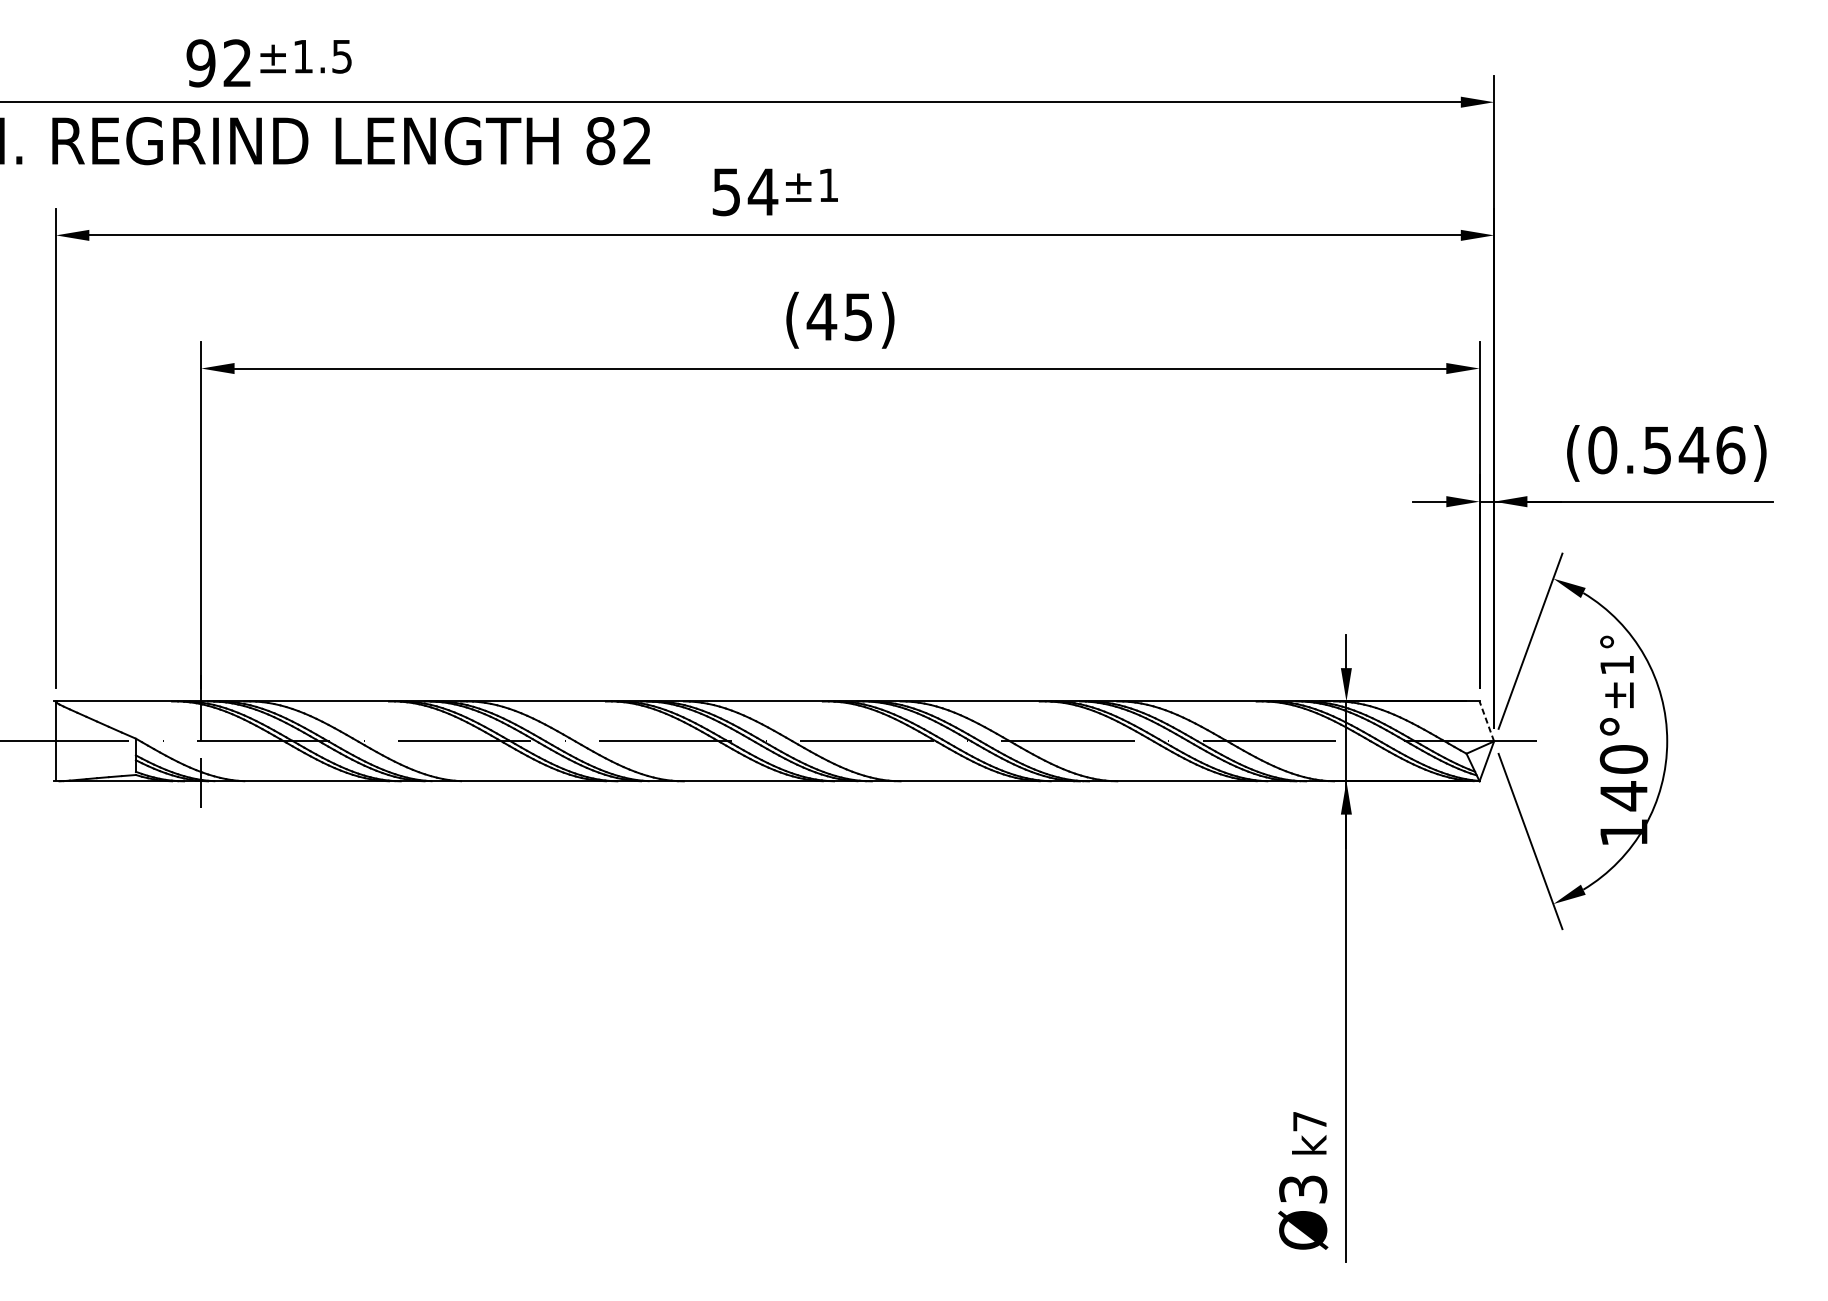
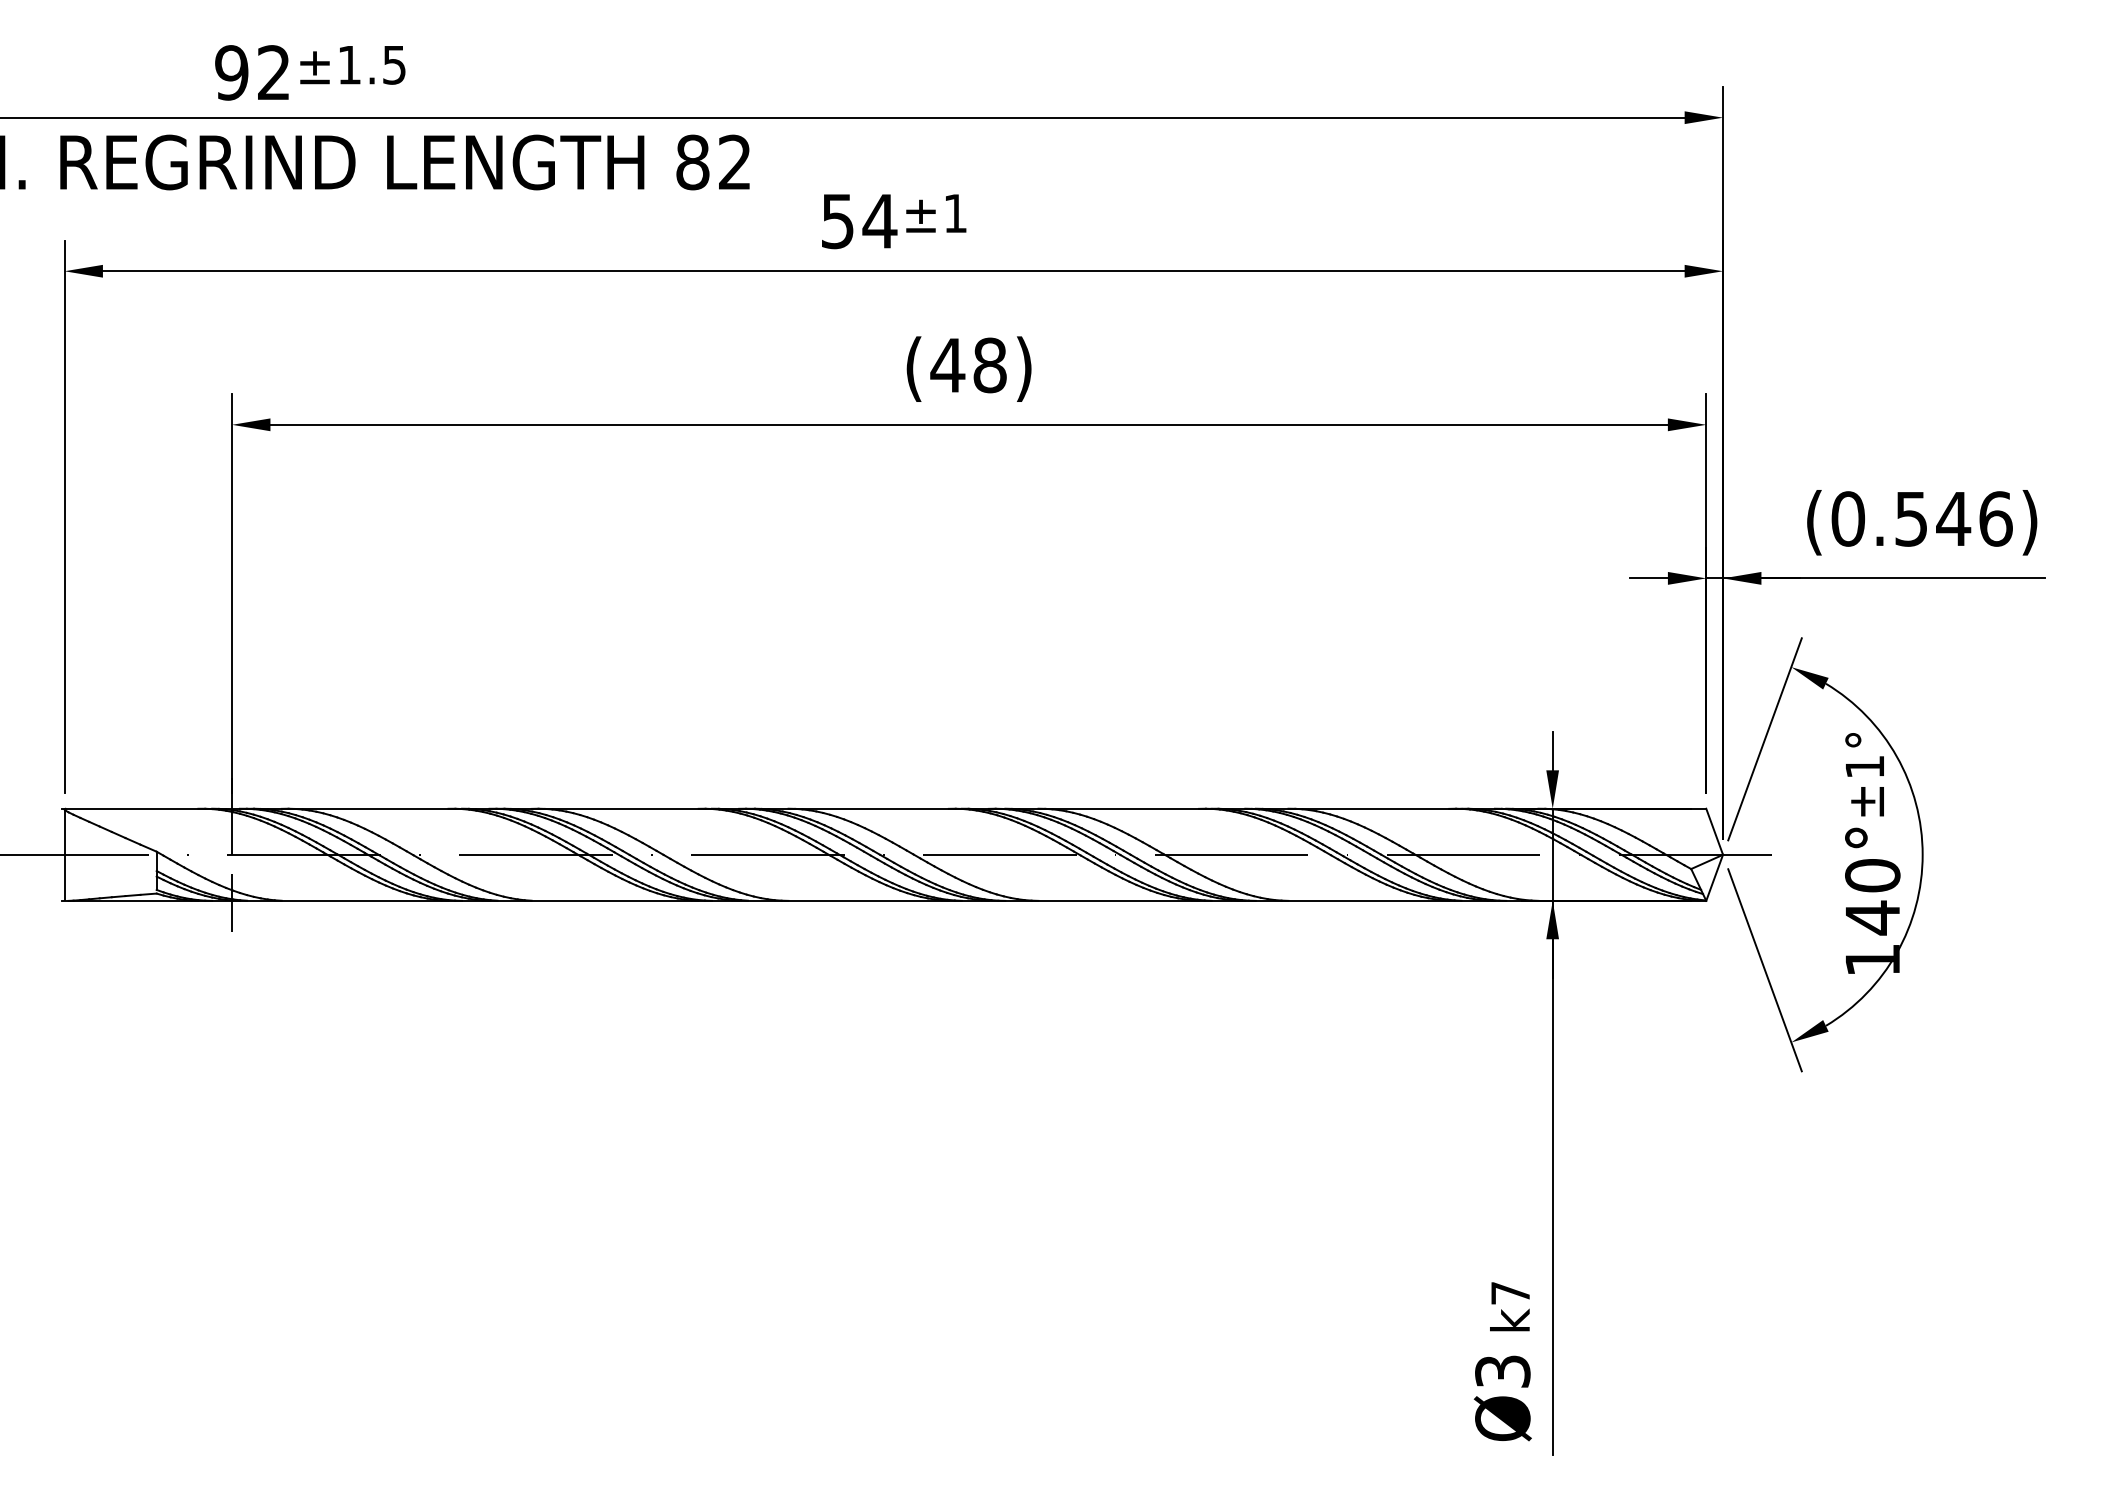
text: (858, 317) -> (989, 365), (45) -> (48)
line: (1486, 721) -> (1714, 831), dashed -> solid

